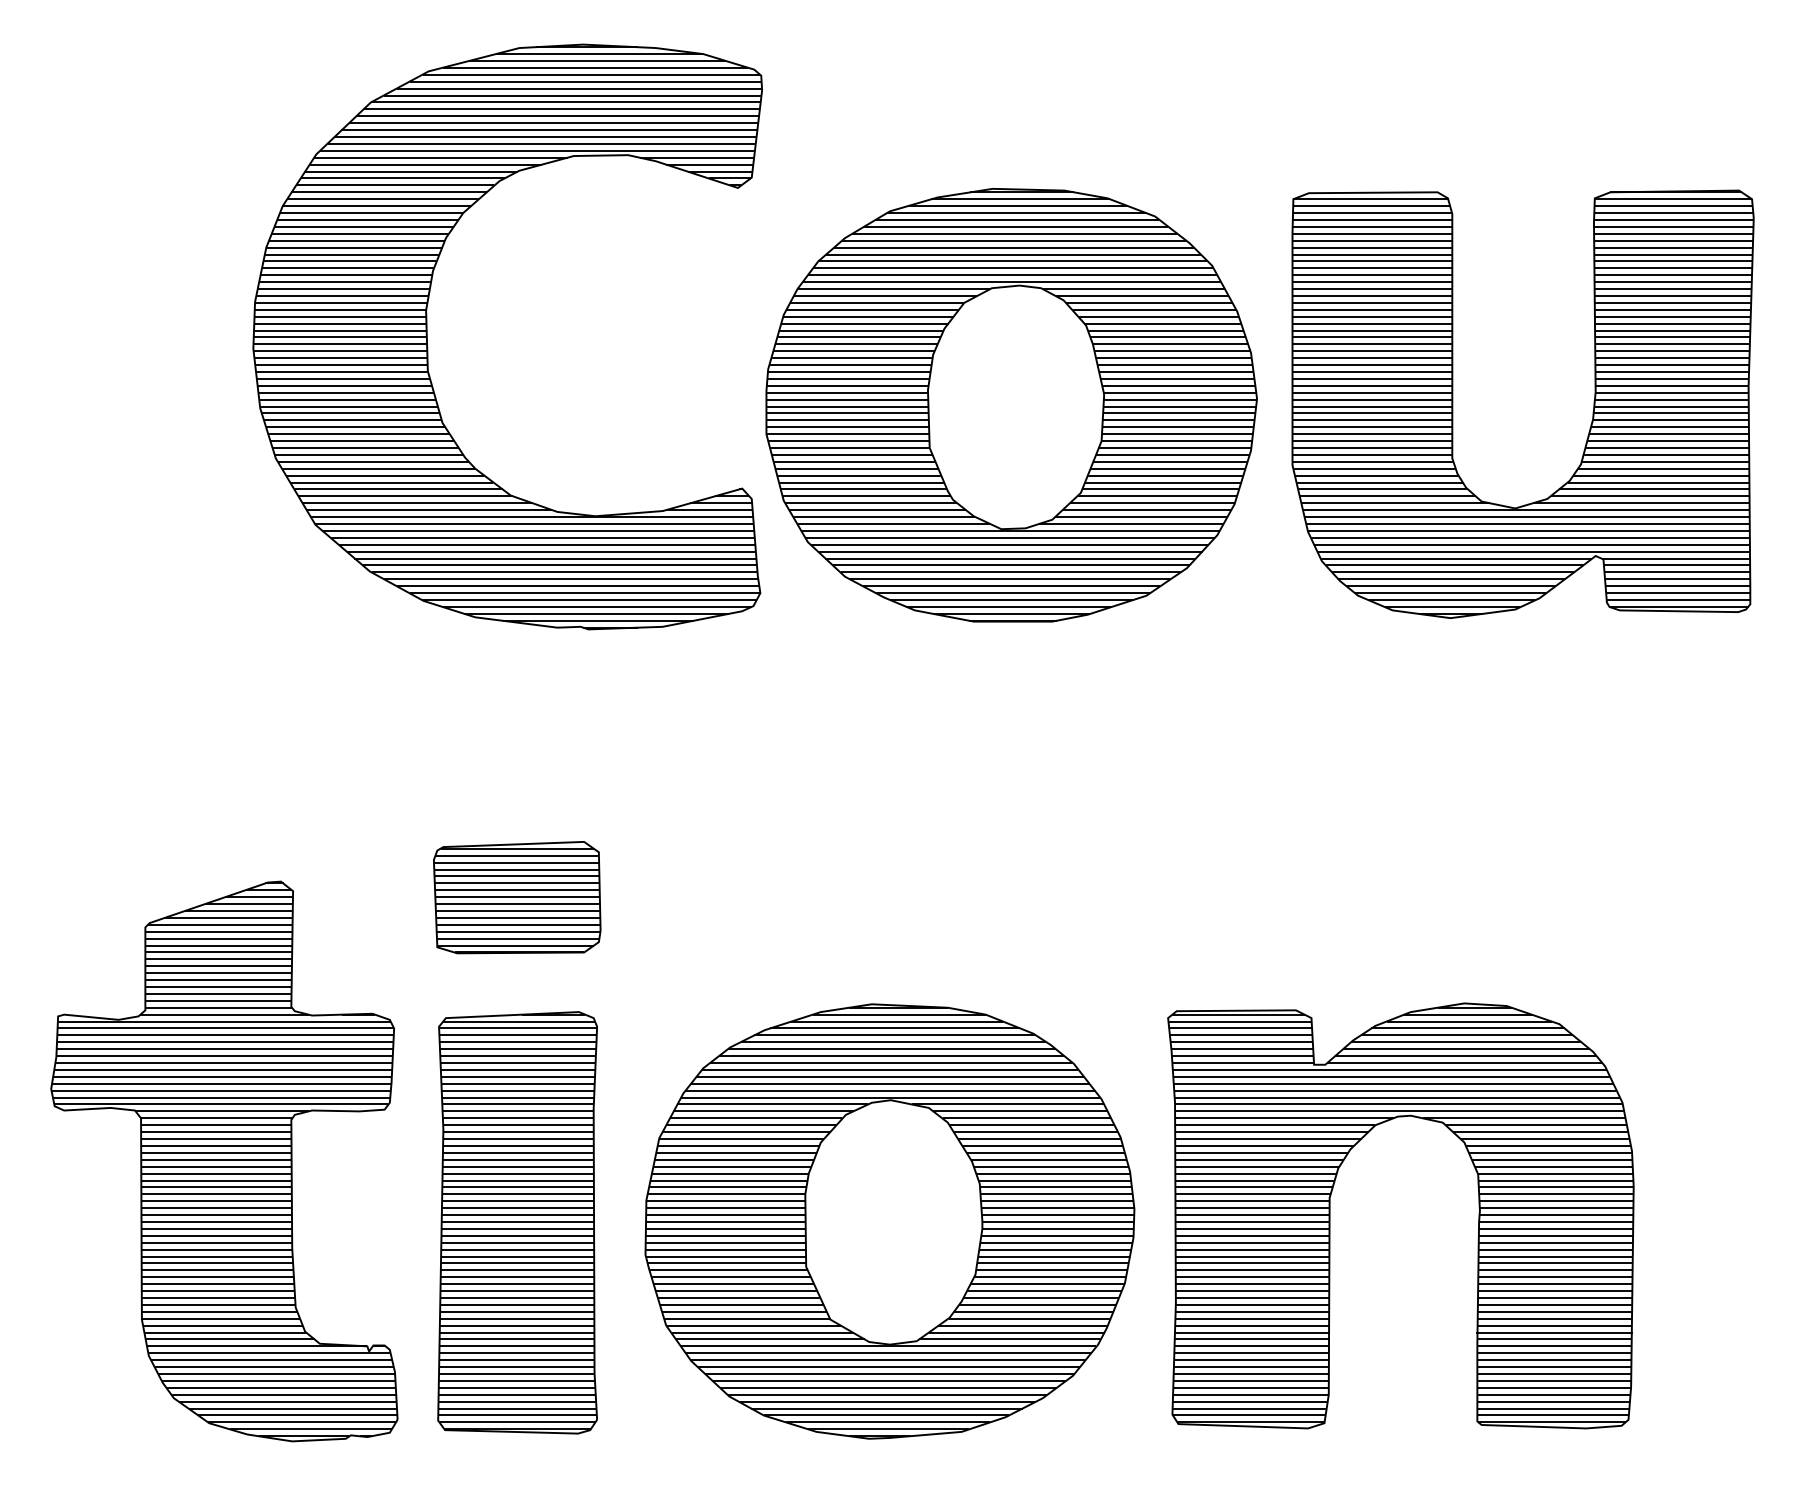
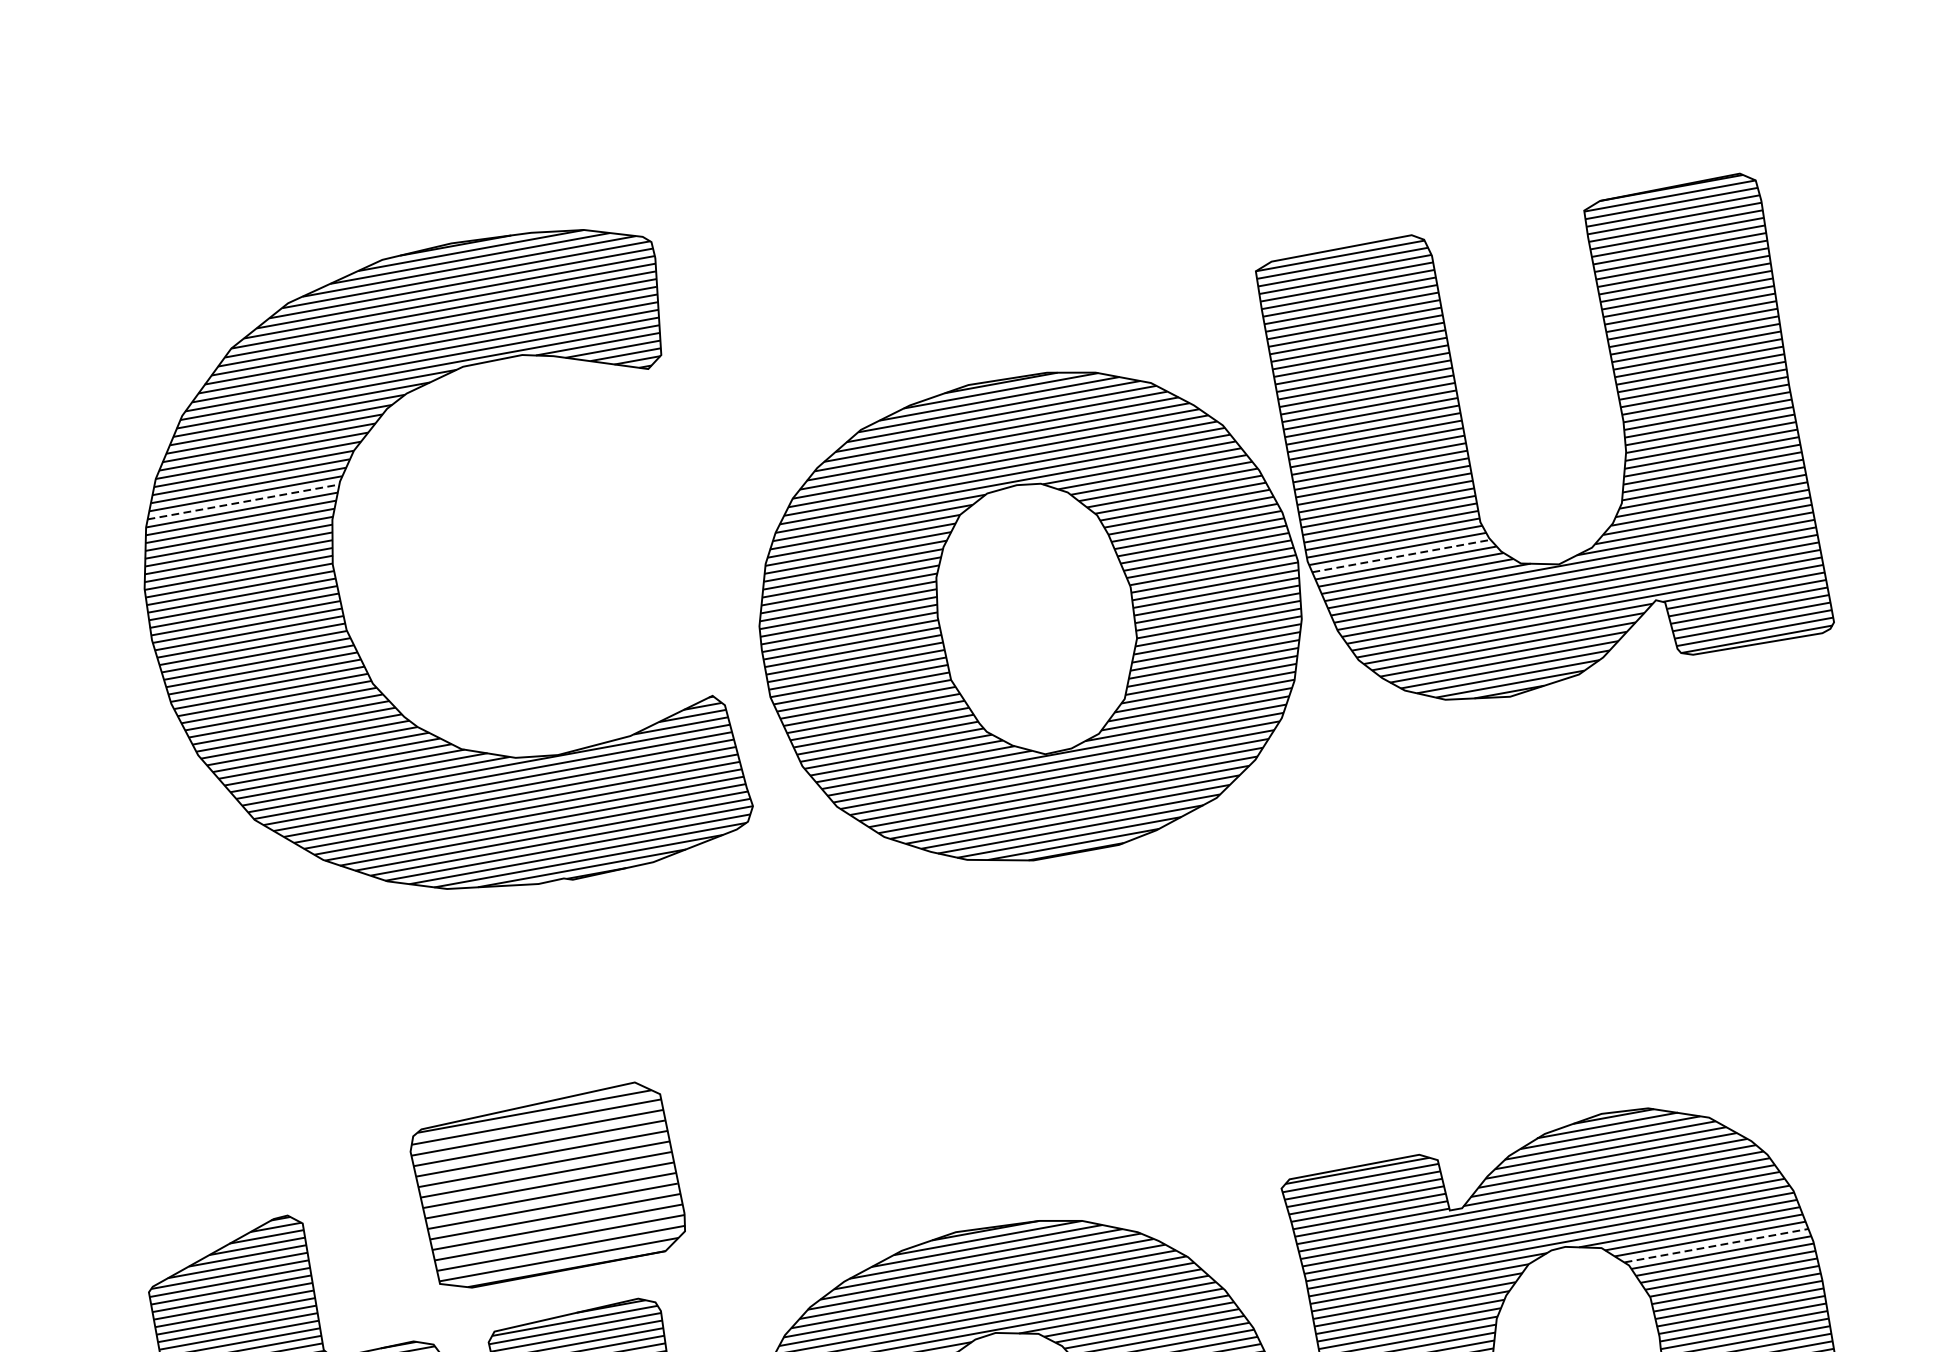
line: (357, 240) -> (244, 501), solid -> dashed
part: (1011, 405) -> (1031, 617), moved
line: (1376, 475) -> (1401, 555), solid -> dashed
part: (517, 897) -> (548, 1185), size x1.4
line: (1545, 1139) -> (1716, 1246), solid -> dashed

